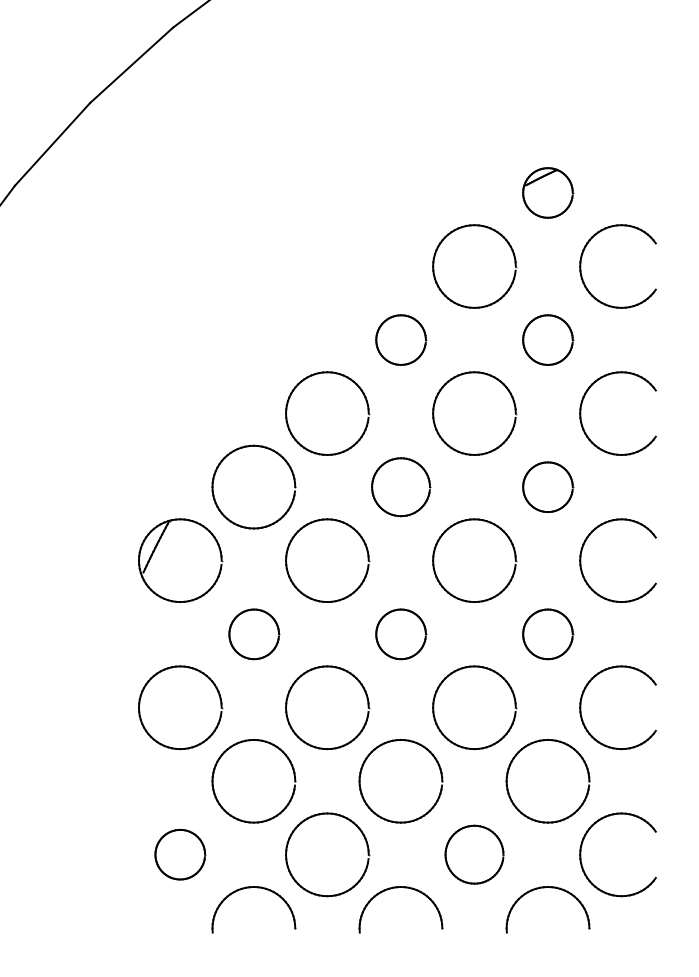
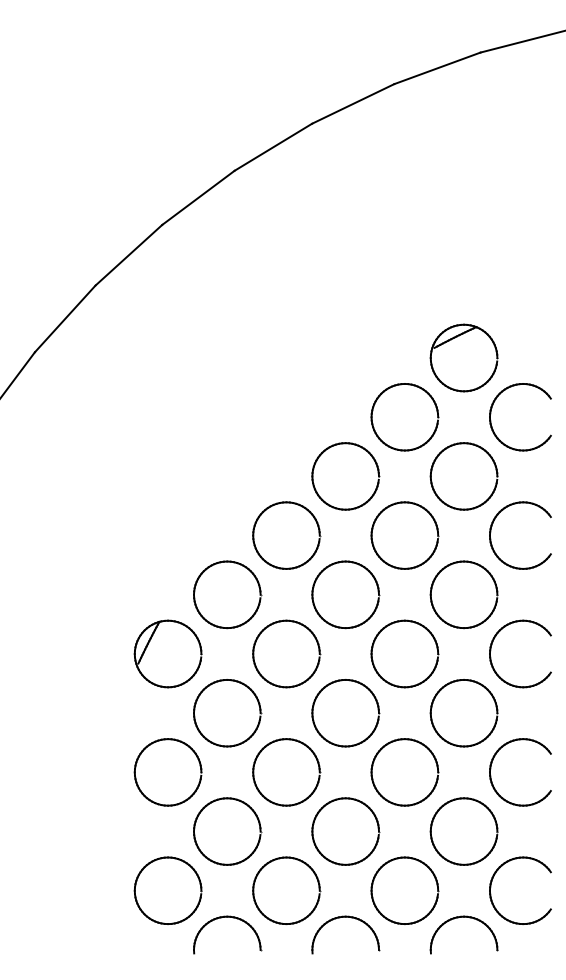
part: (547, 192) -> (463, 357), size x1.67
part: (400, 340) -> (345, 476), size x1.67
part: (547, 340) -> (463, 476), size x1.67
part: (400, 486) -> (345, 594), size x1.43
part: (547, 486) -> (463, 594), size x1.67
part: (254, 634) -> (227, 713), size x1.67
part: (400, 634) -> (345, 713), size x1.67
part: (547, 634) -> (463, 713), size x1.67
part: (179, 854) -> (167, 890), size x1.67
part: (474, 854) -> (404, 890), size x1.43

